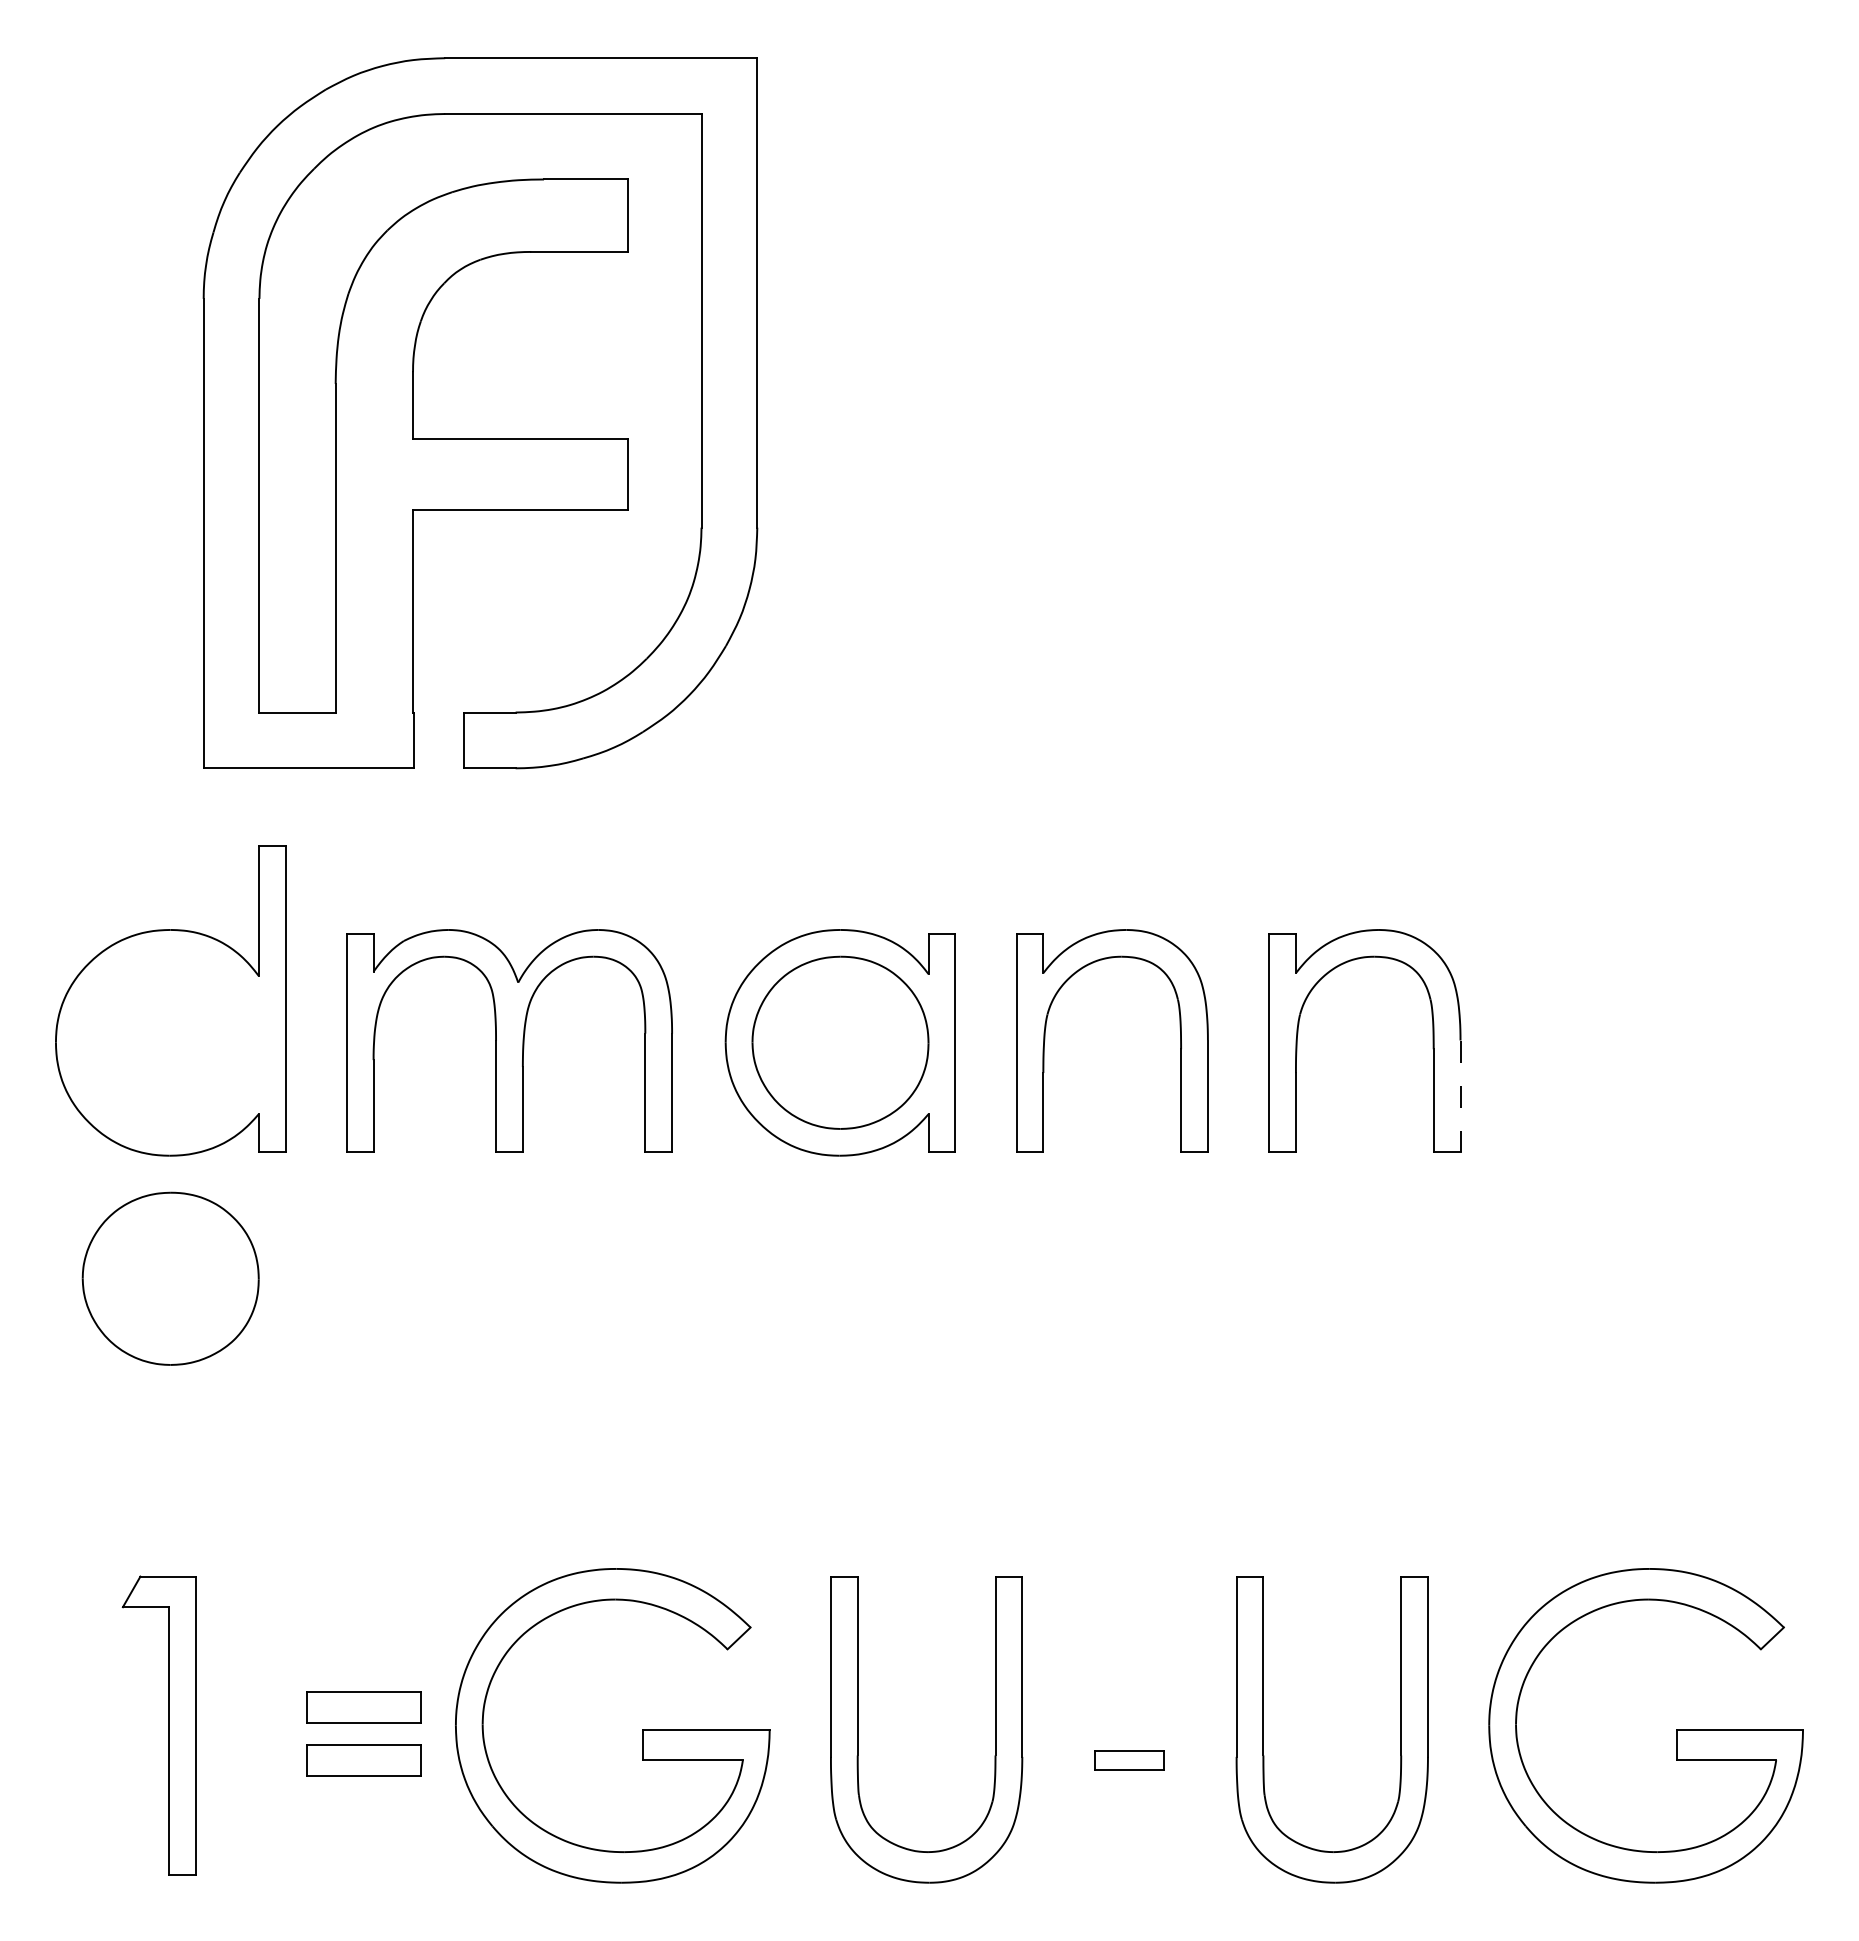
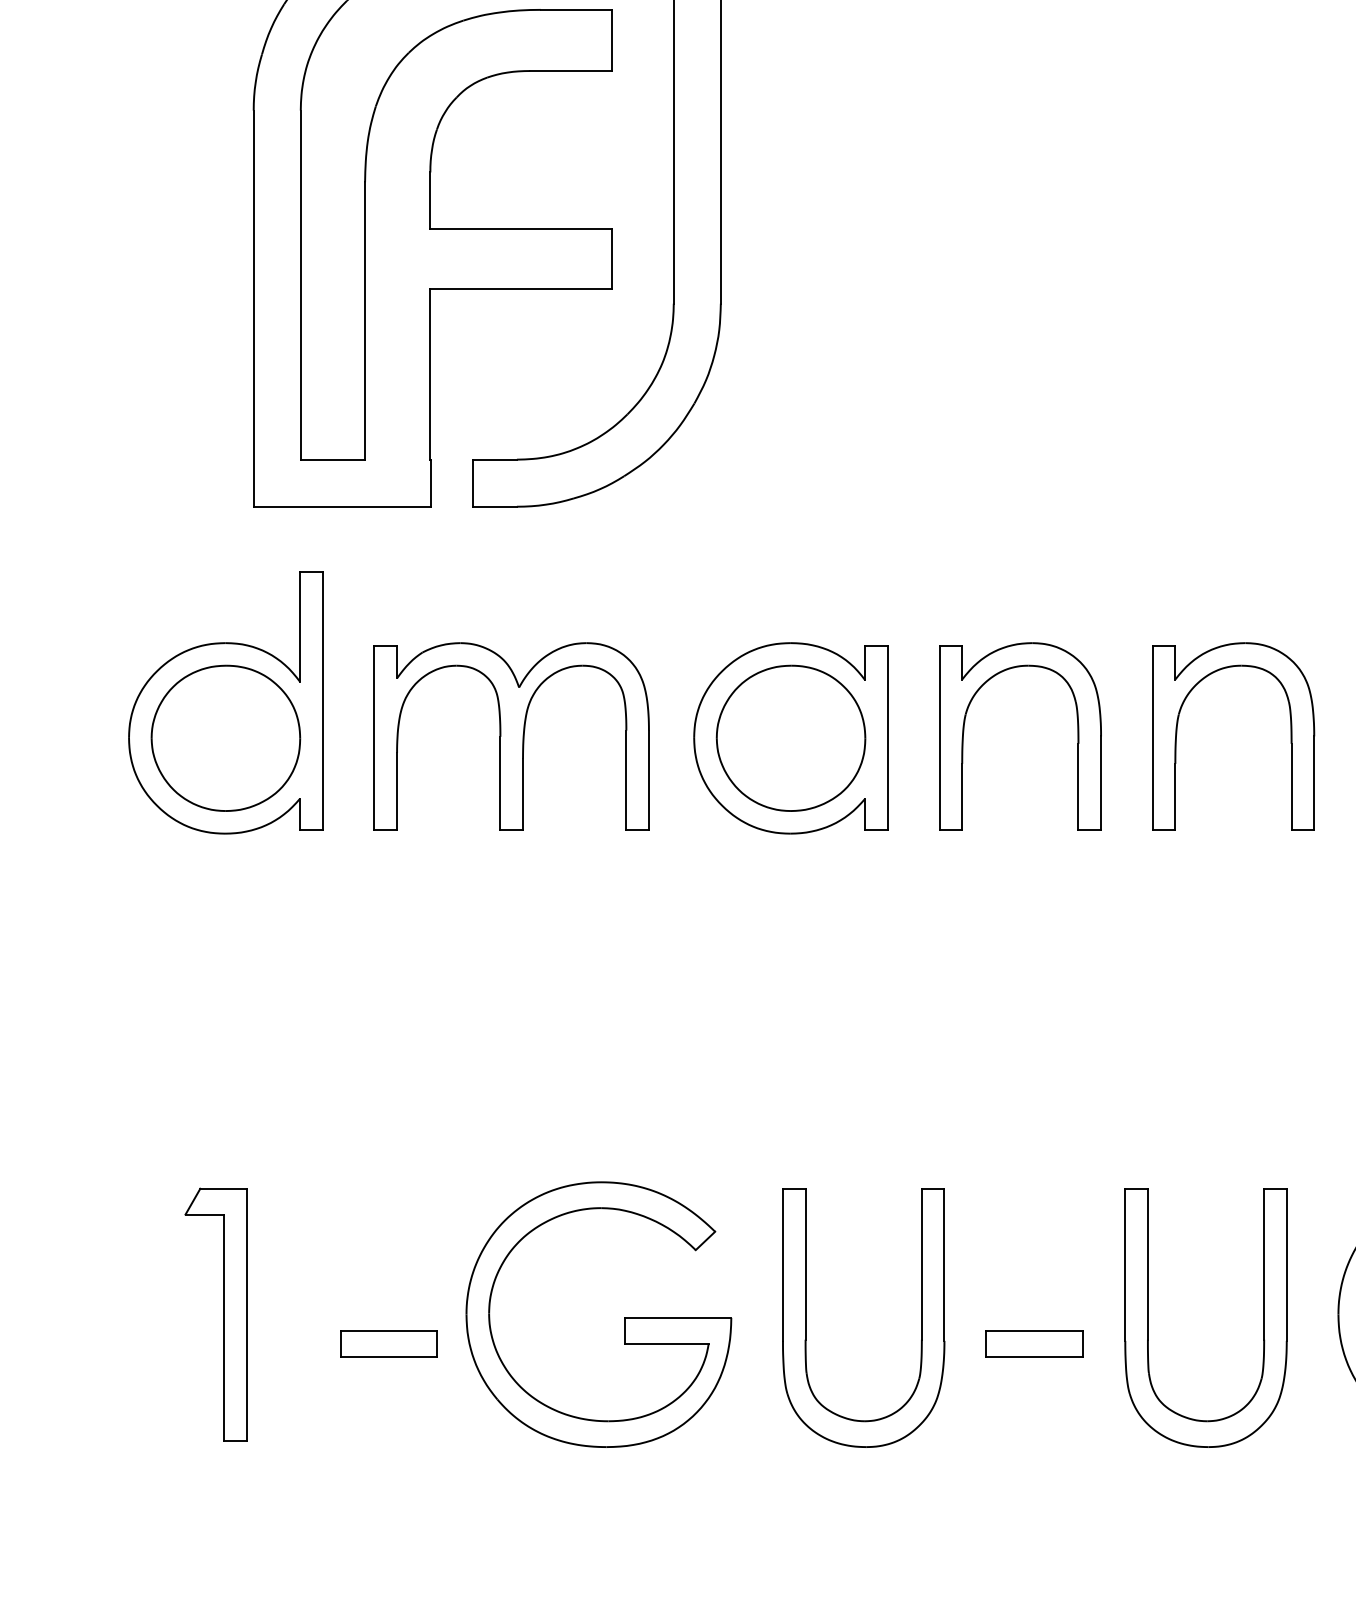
line: (1460, 1096) -> (1314, 783), dashed -> solid
part: (170, 1278) -> (225, 738), moved
part: (363, 1707) -> (388, 1299), removed
part: (1129, 1760) -> (1034, 1343), size x1.67

